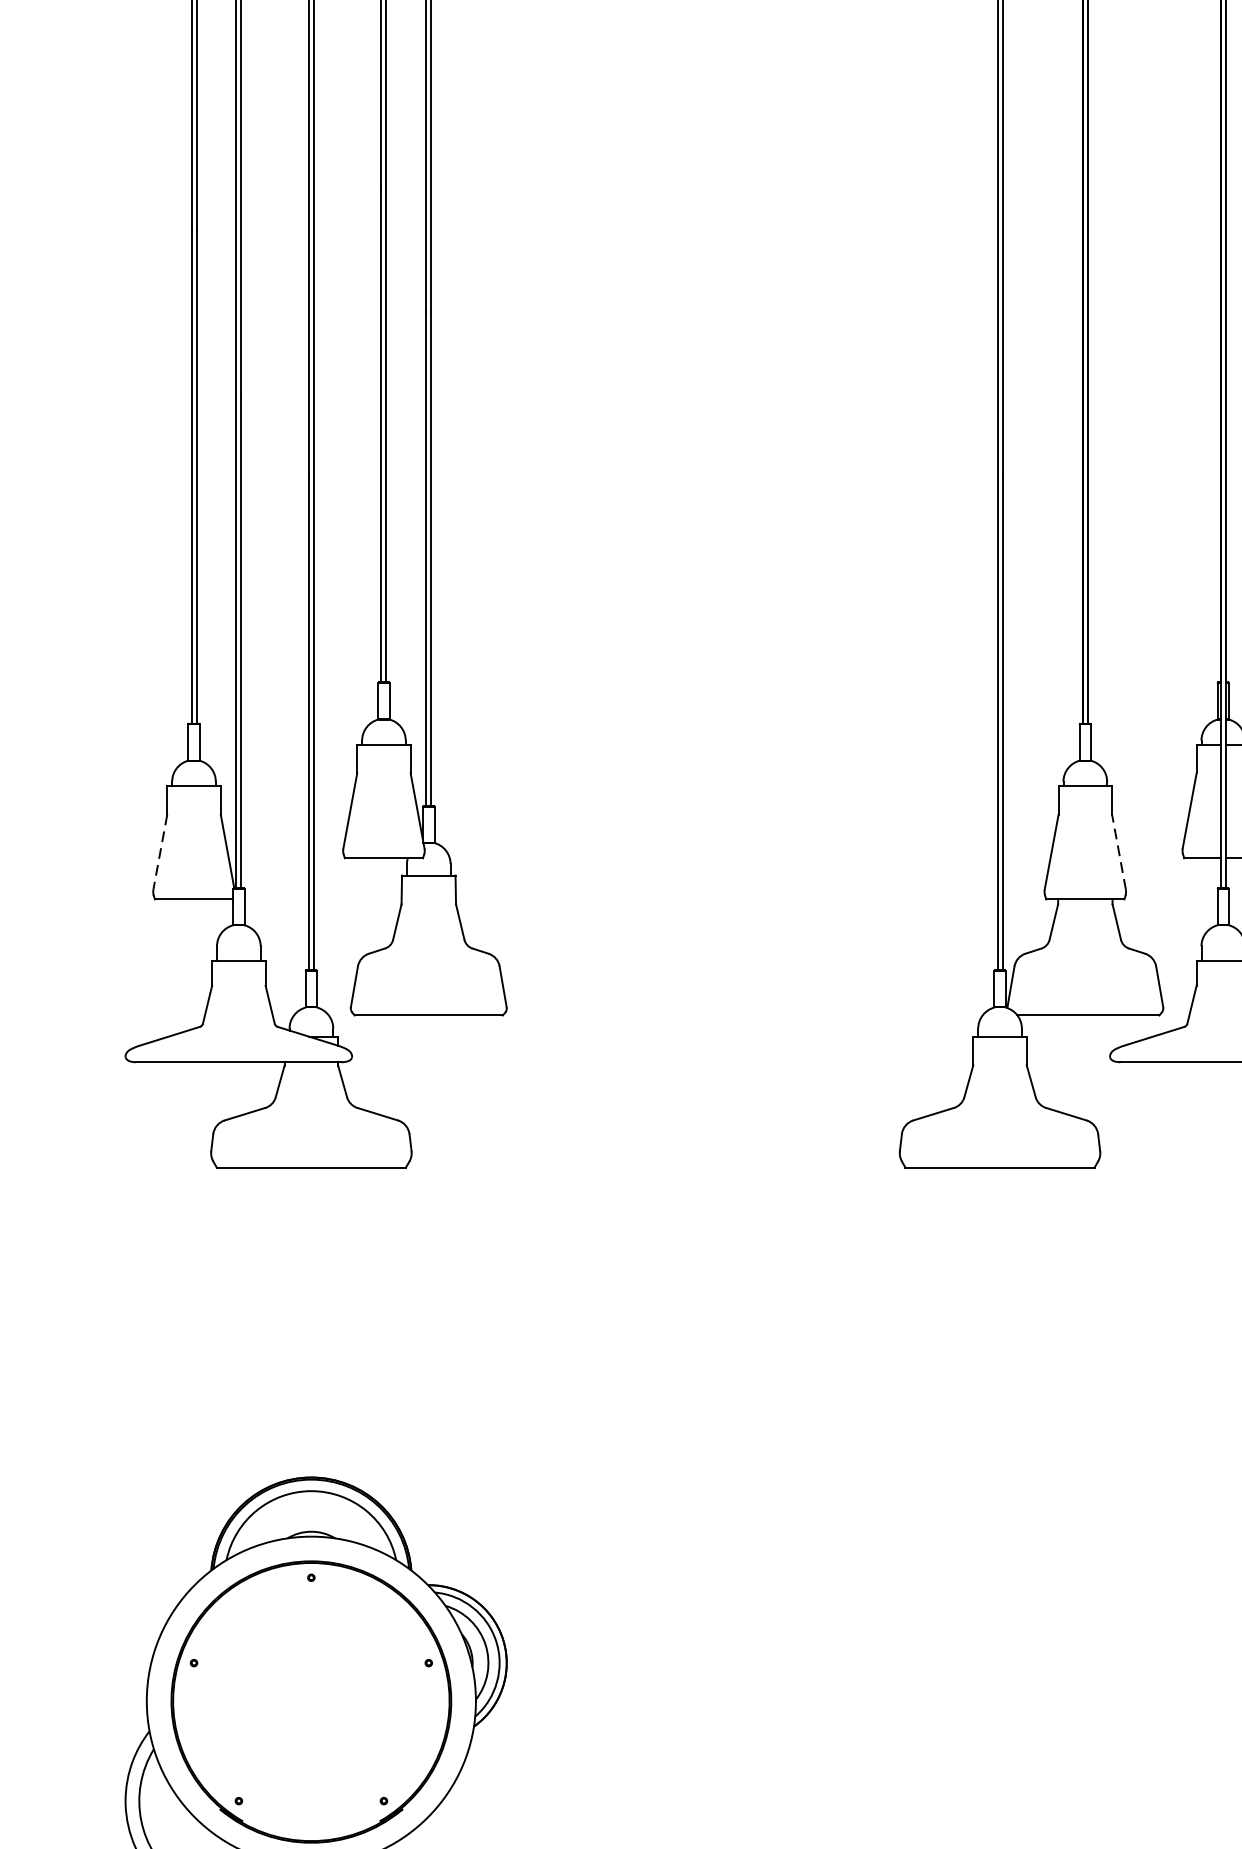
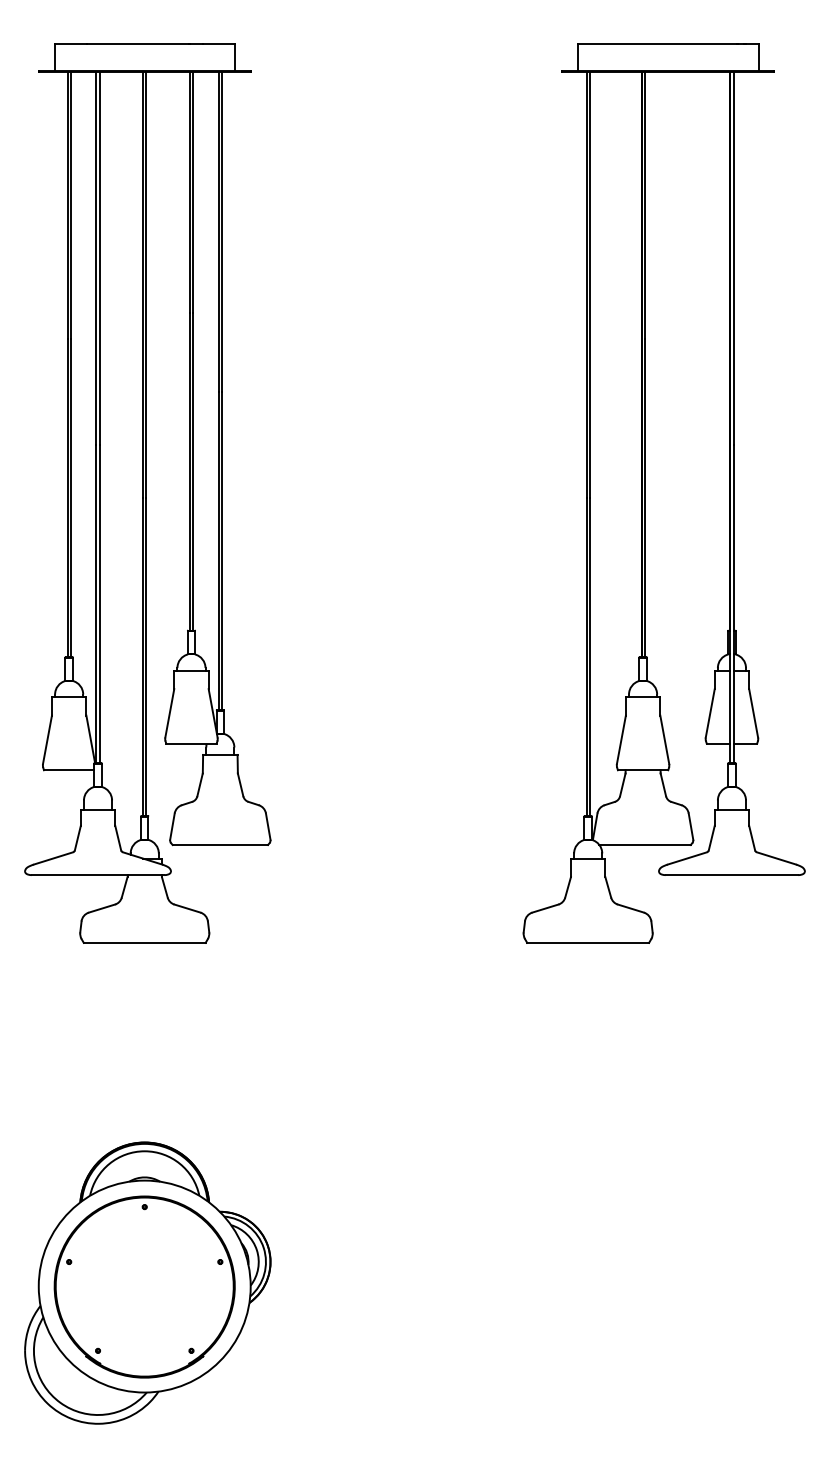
line: (160, 851) -> (47, 739), dashed -> solid
line: (1118, 851) -> (664, 739), dashed -> solid

